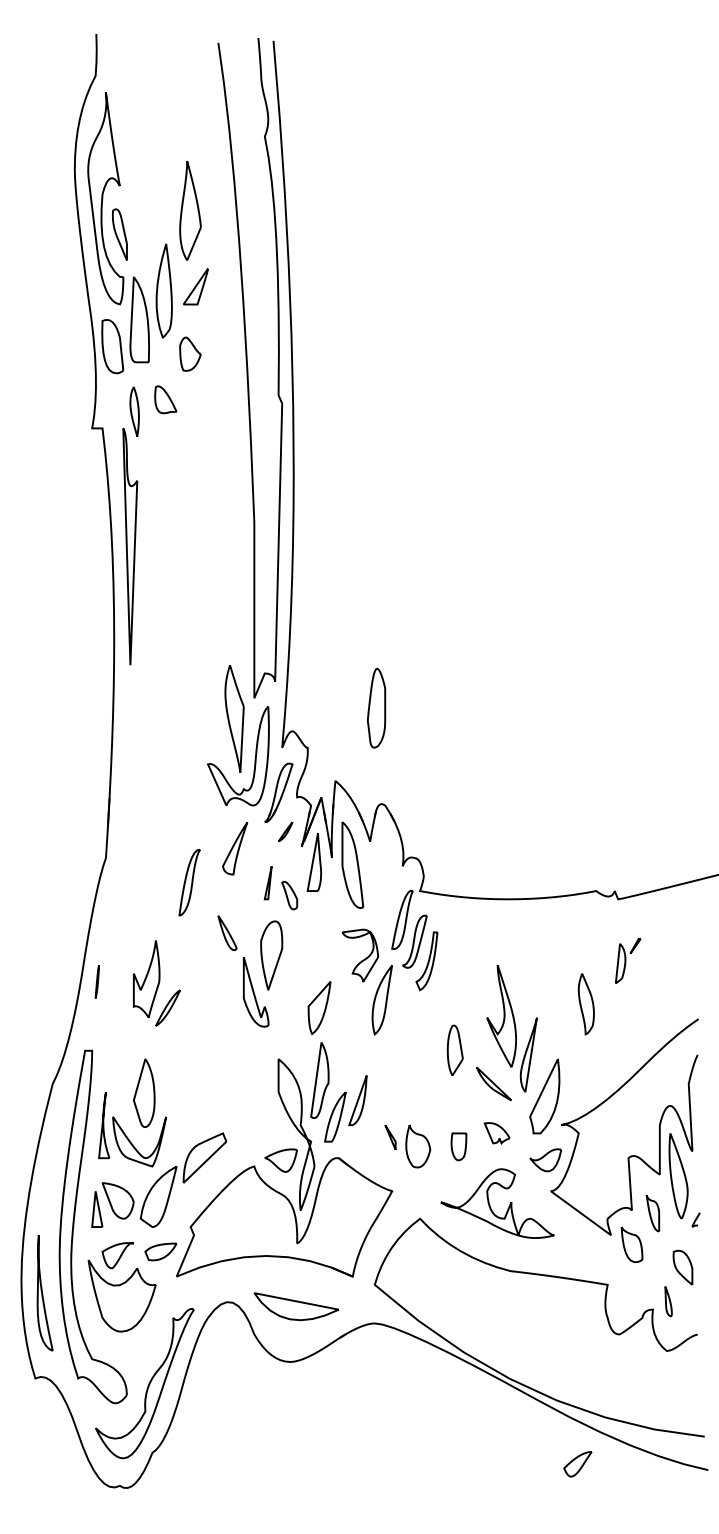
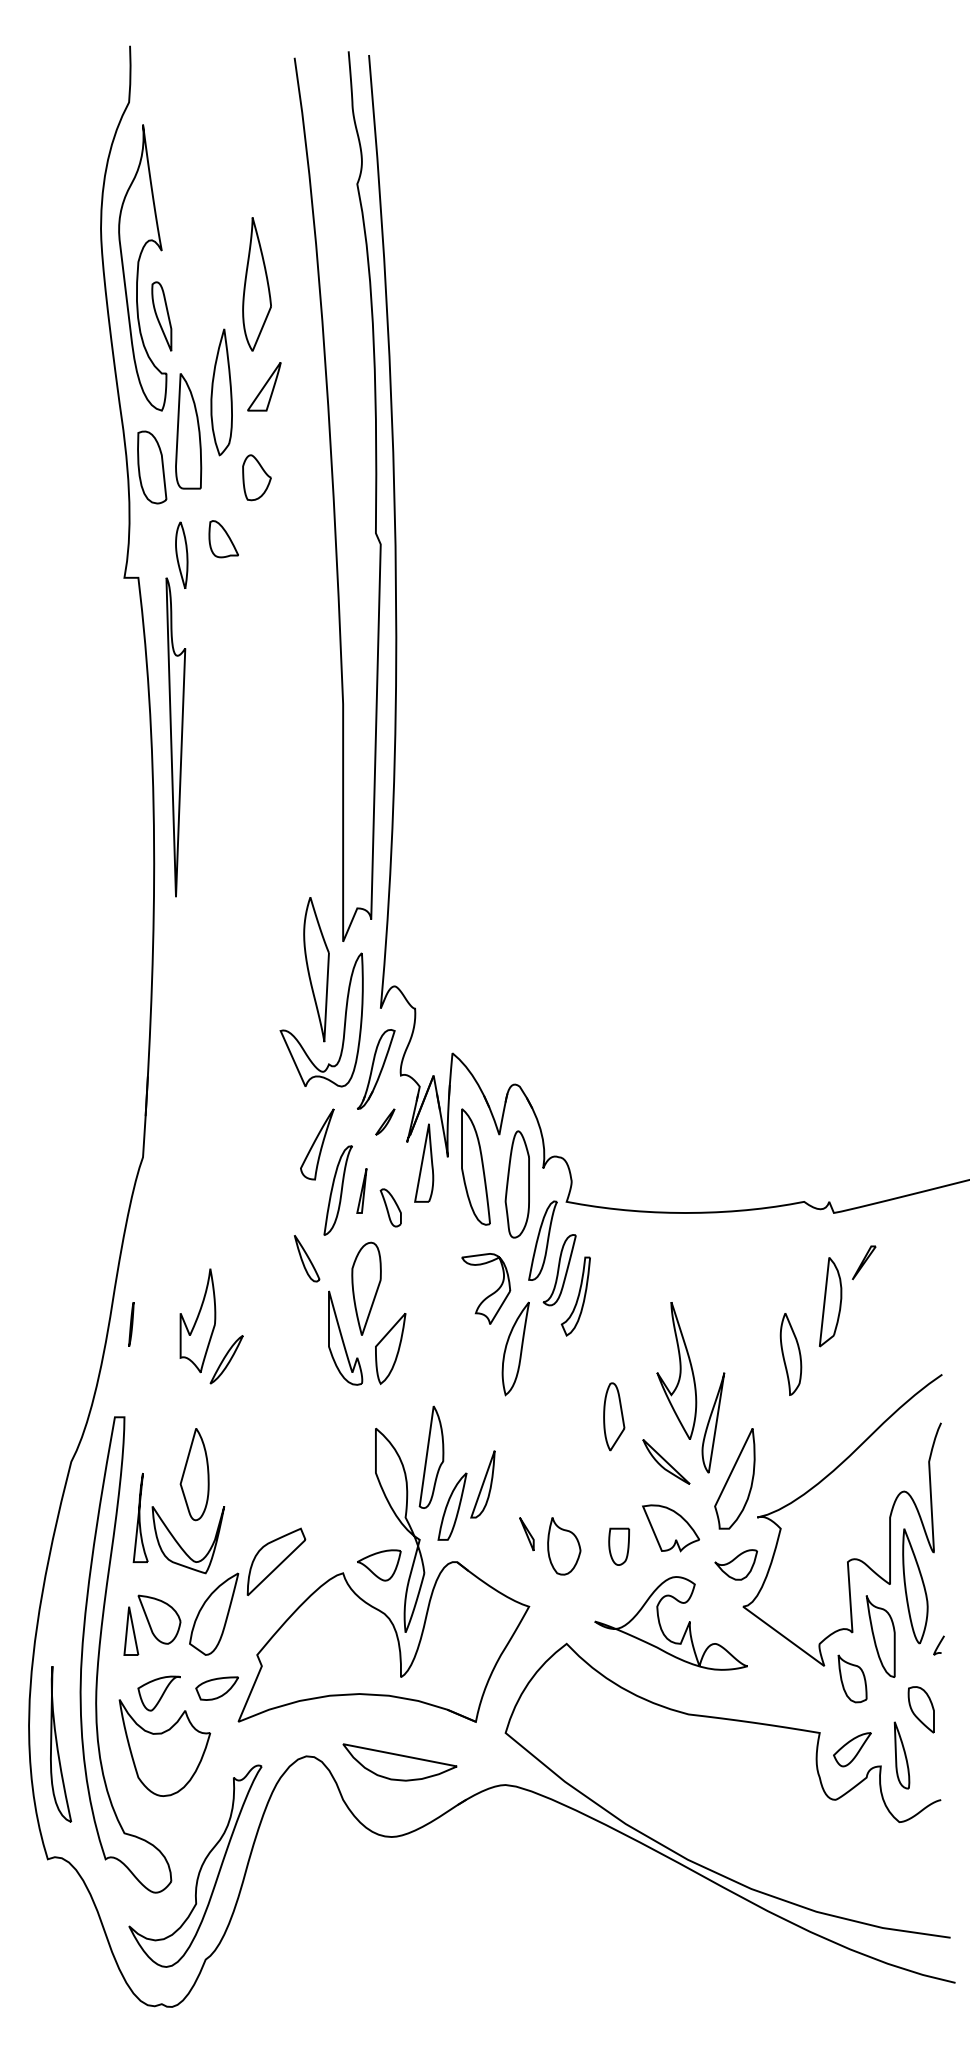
part: (376, 707) -> (517, 1183), moved
part: (189, 882) -> (337, 1190), moved
part: (627, 960) -> (846, 1295), size x1.67
part: (319, 1008) -> (390, 1349), moved
part: (496, 1133) -> (669, 1528), size x1.67
part: (652, 1213) -> (880, 1636), size x1.67
part: (668, 1301) -> (901, 1755), size x1.67
part: (577, 1464) -> (851, 1750), moved

